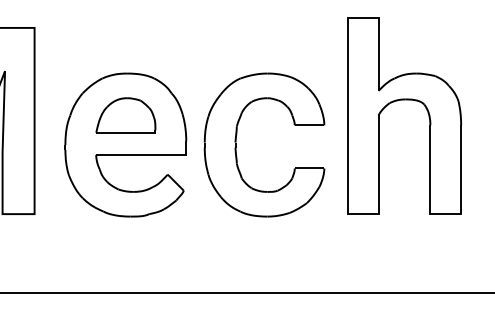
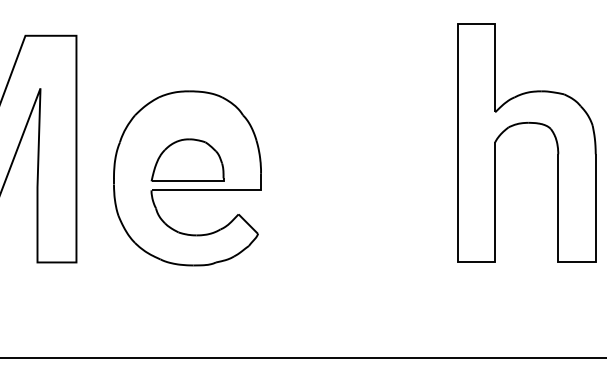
part: (125, 114) -> (187, 159), moved
part: (236, 141) -> (322, 173), removed

